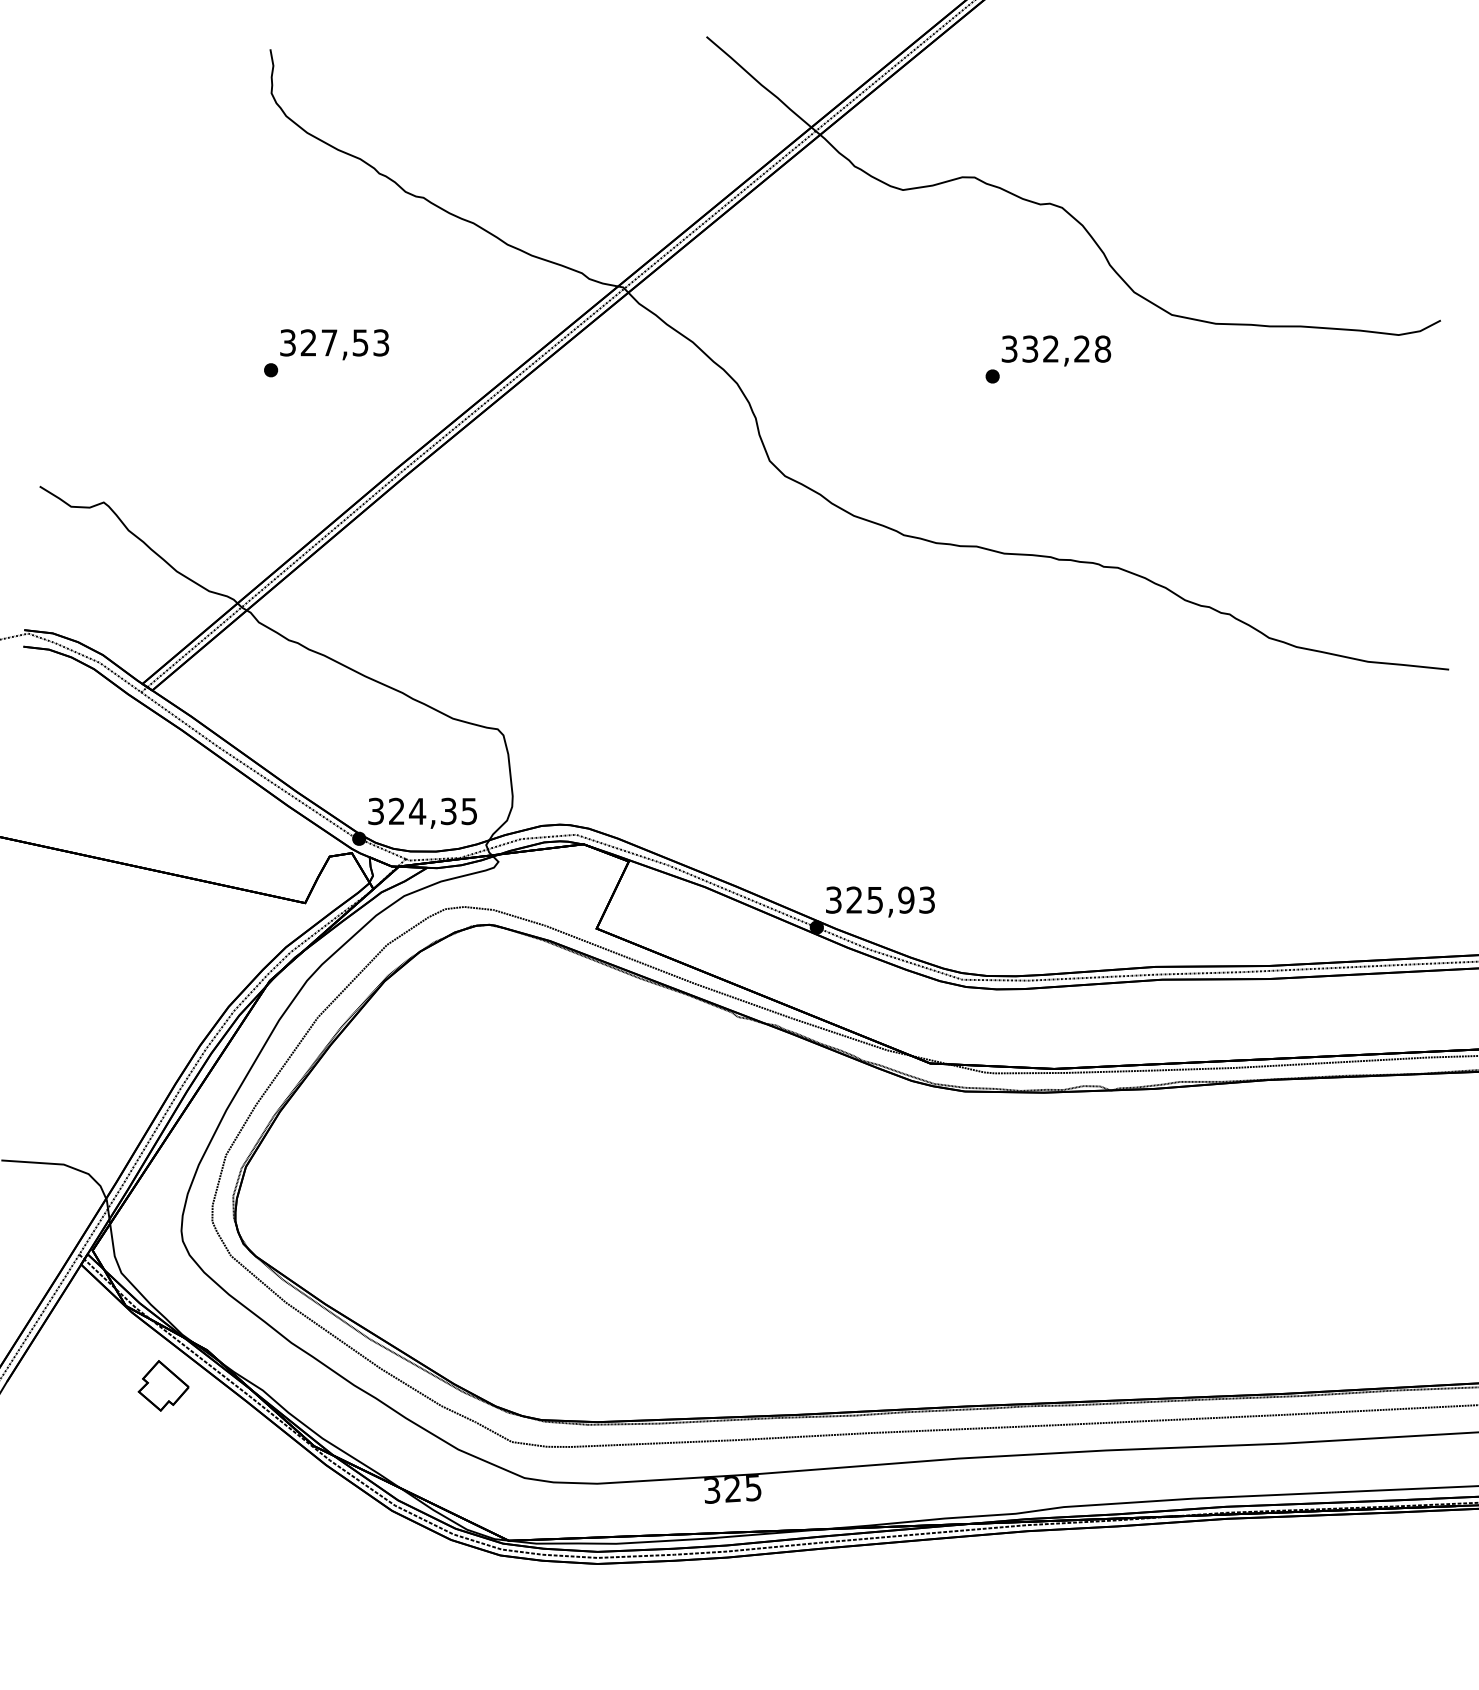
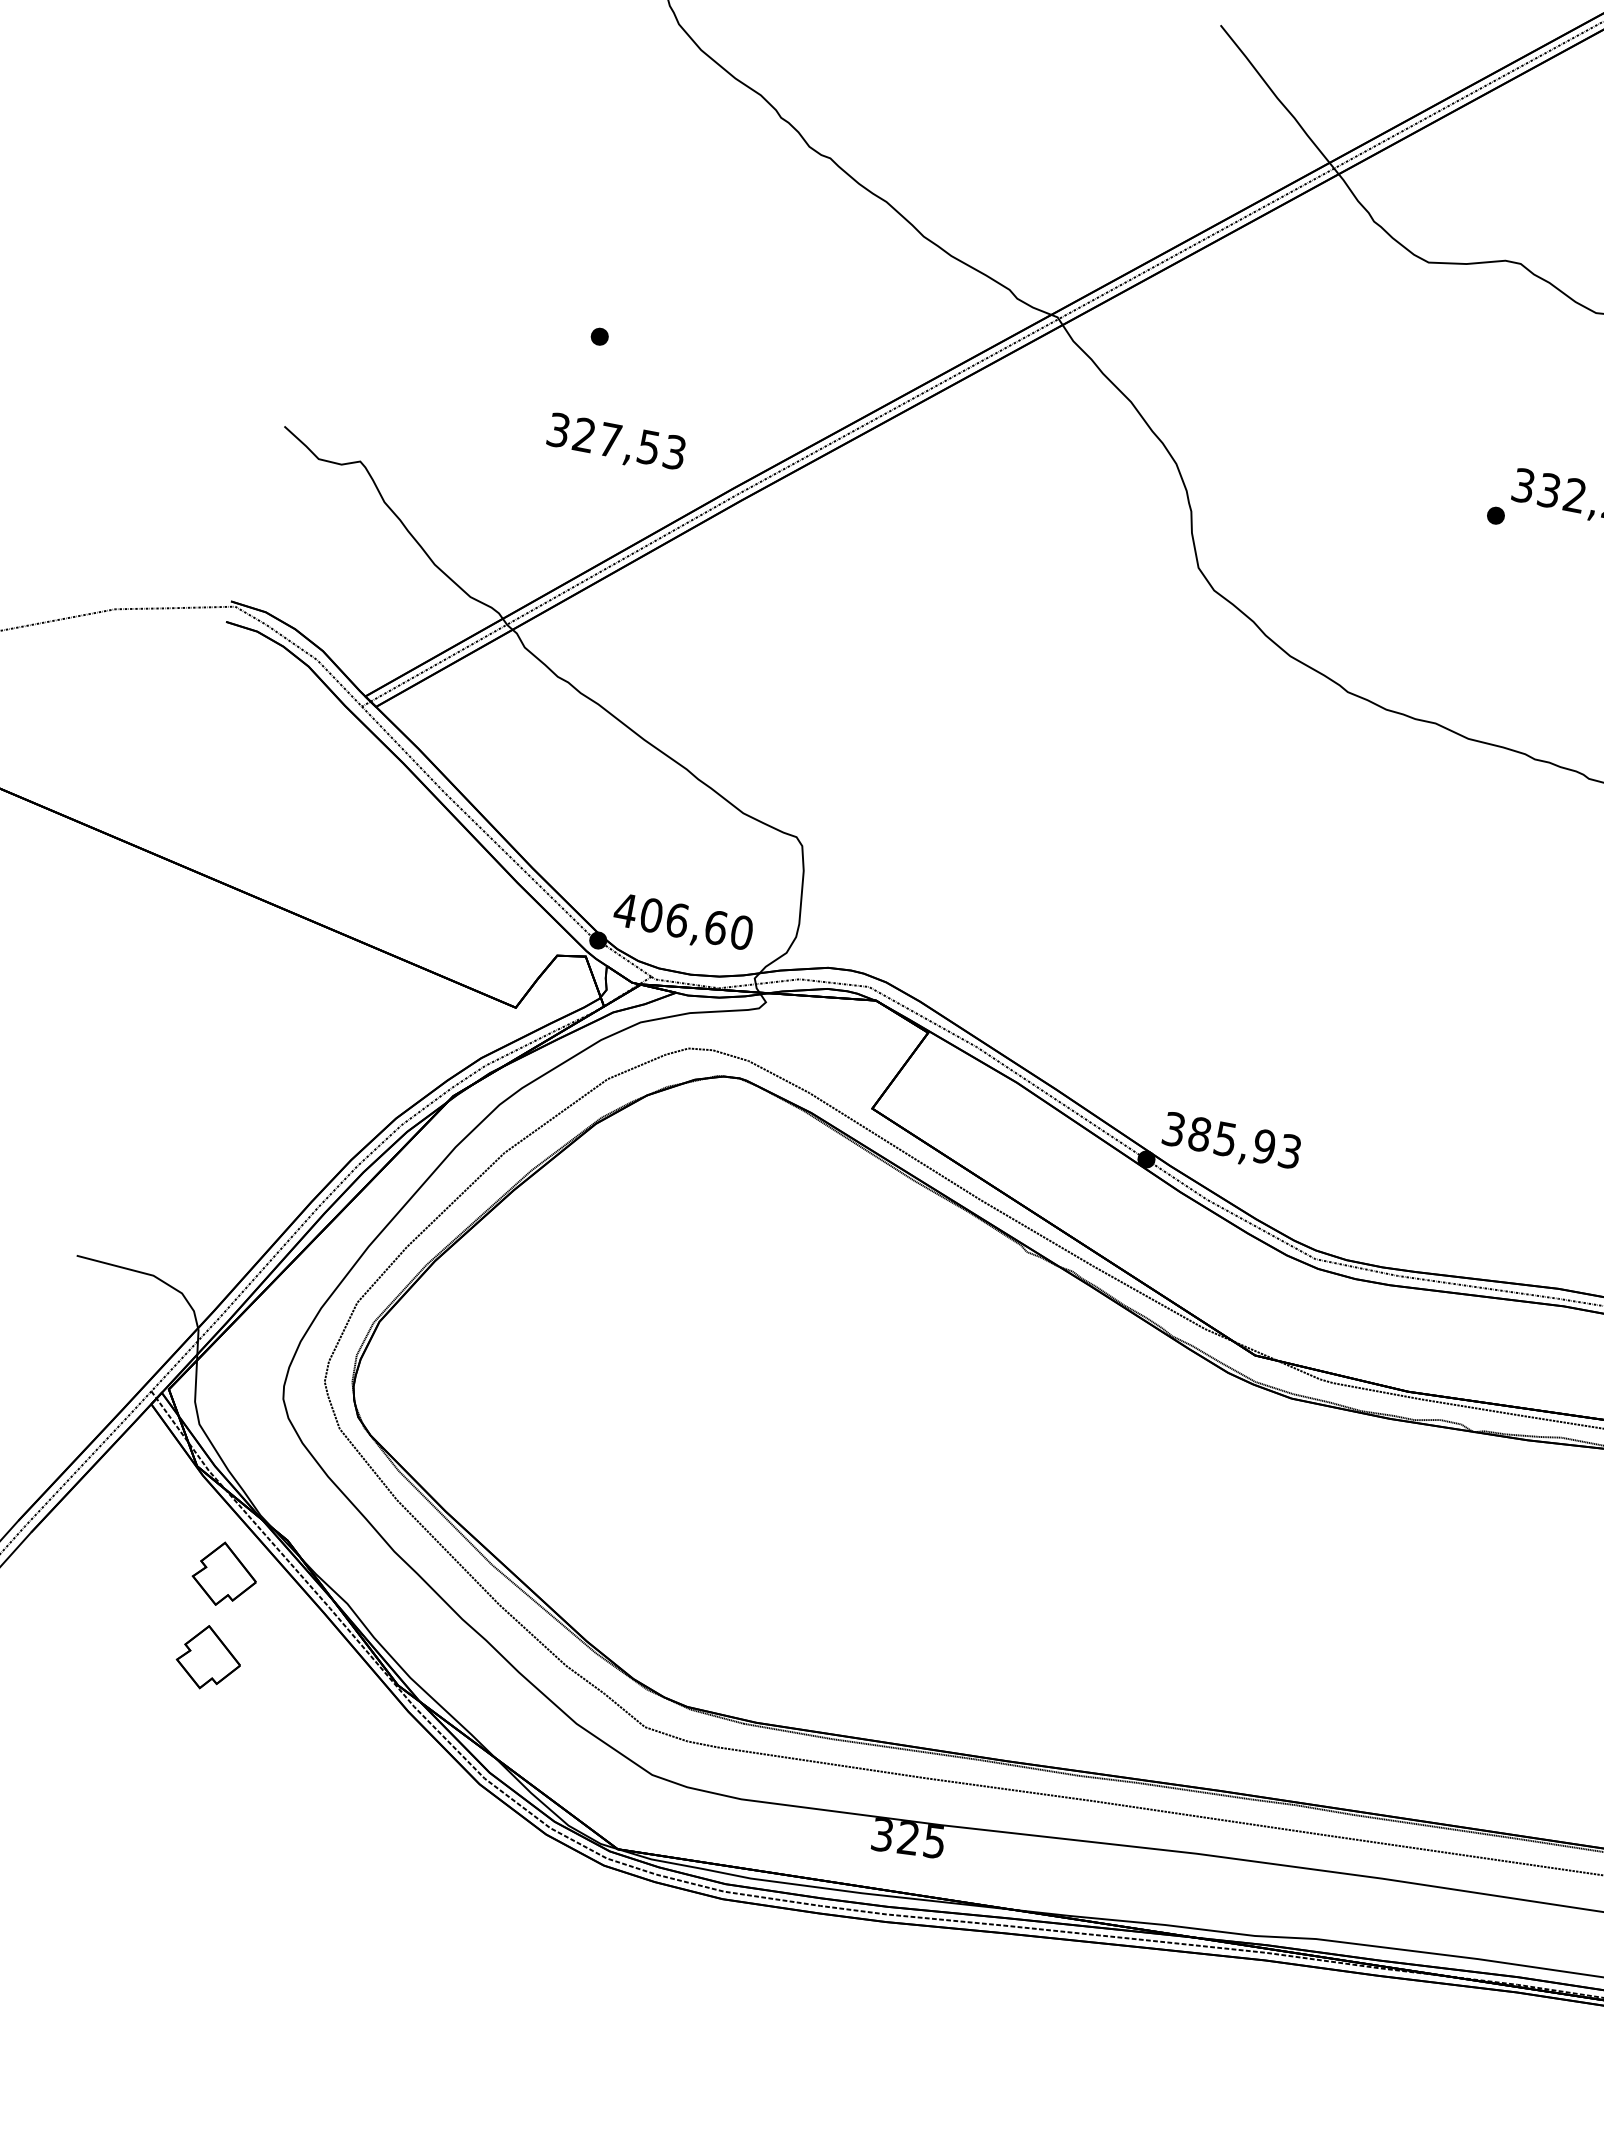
text: (334, 344) -> (616, 443), moved
text: (422, 811) -> (683, 921), 324,35 -> 406,60
text: (854, 899) -> (1199, 1133), 325,93 -> 385,93
part: (163, 1452) -> (209, 1657), added

